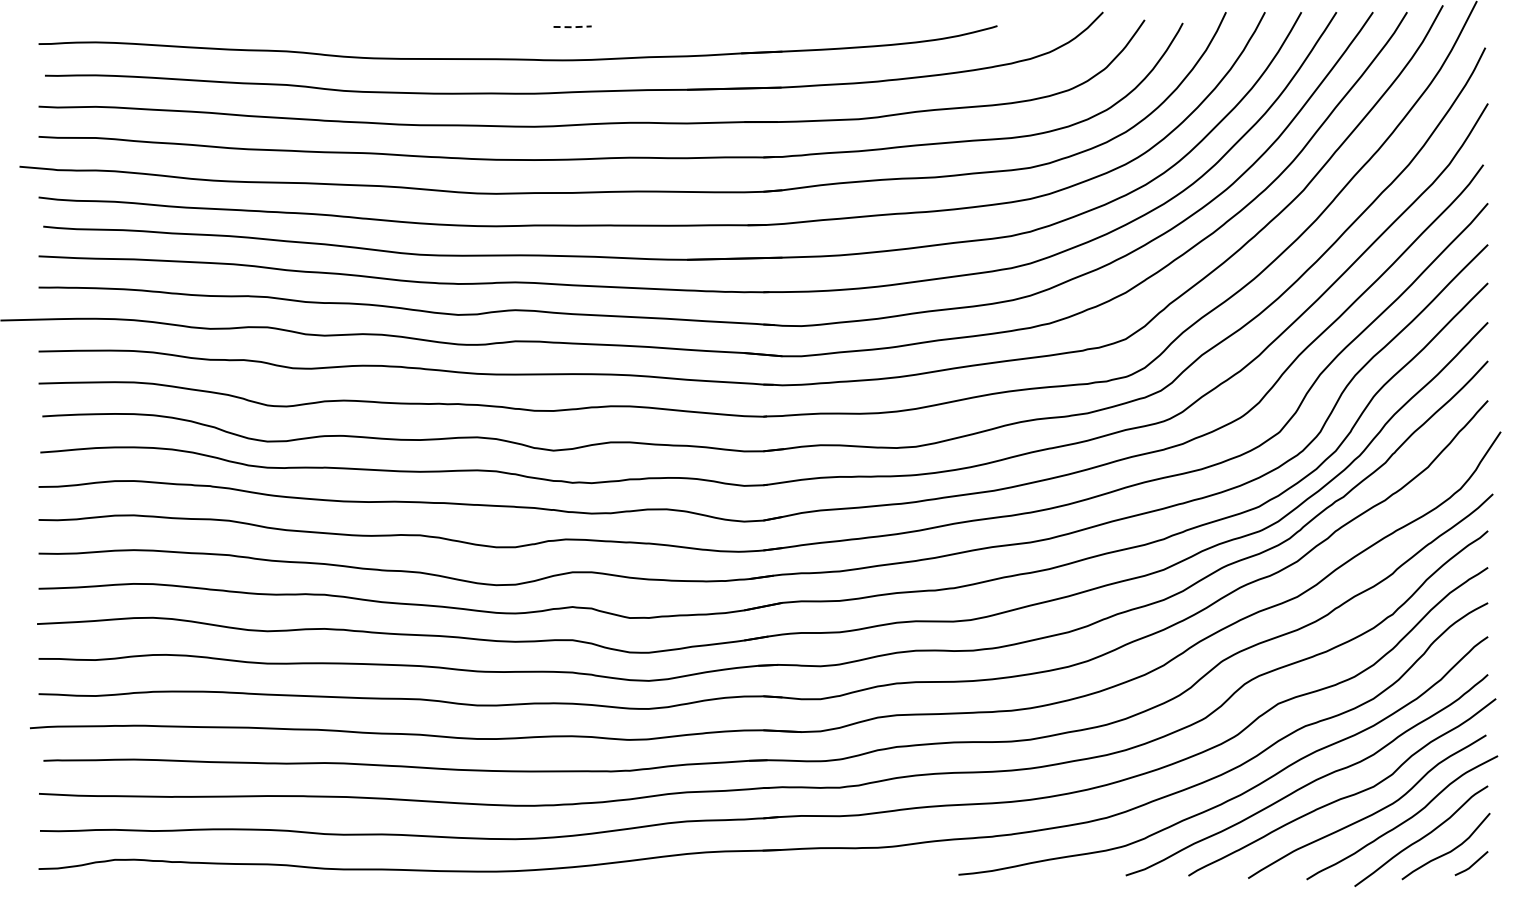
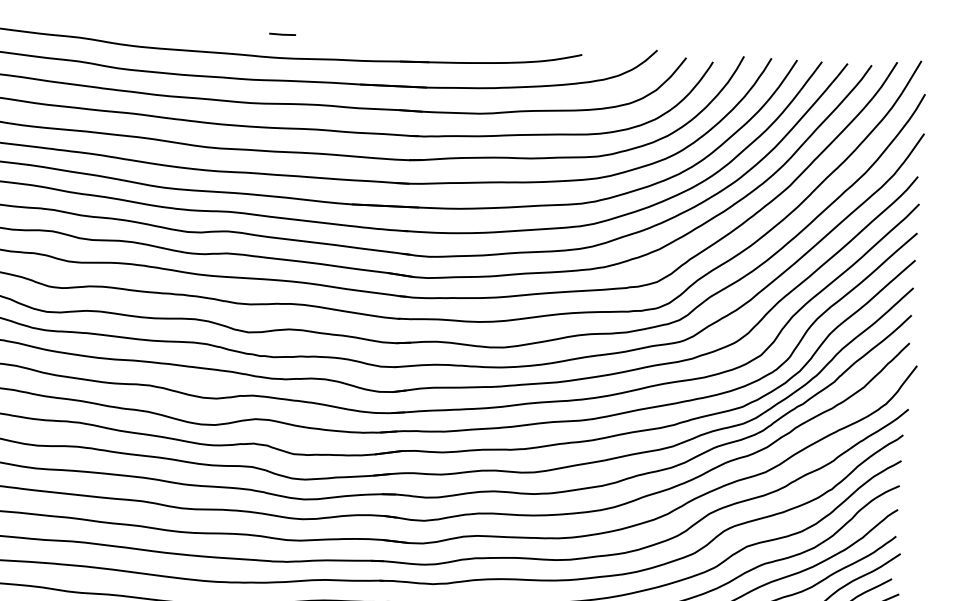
line: (572, 27) -> (282, 34), dashed -> solid

